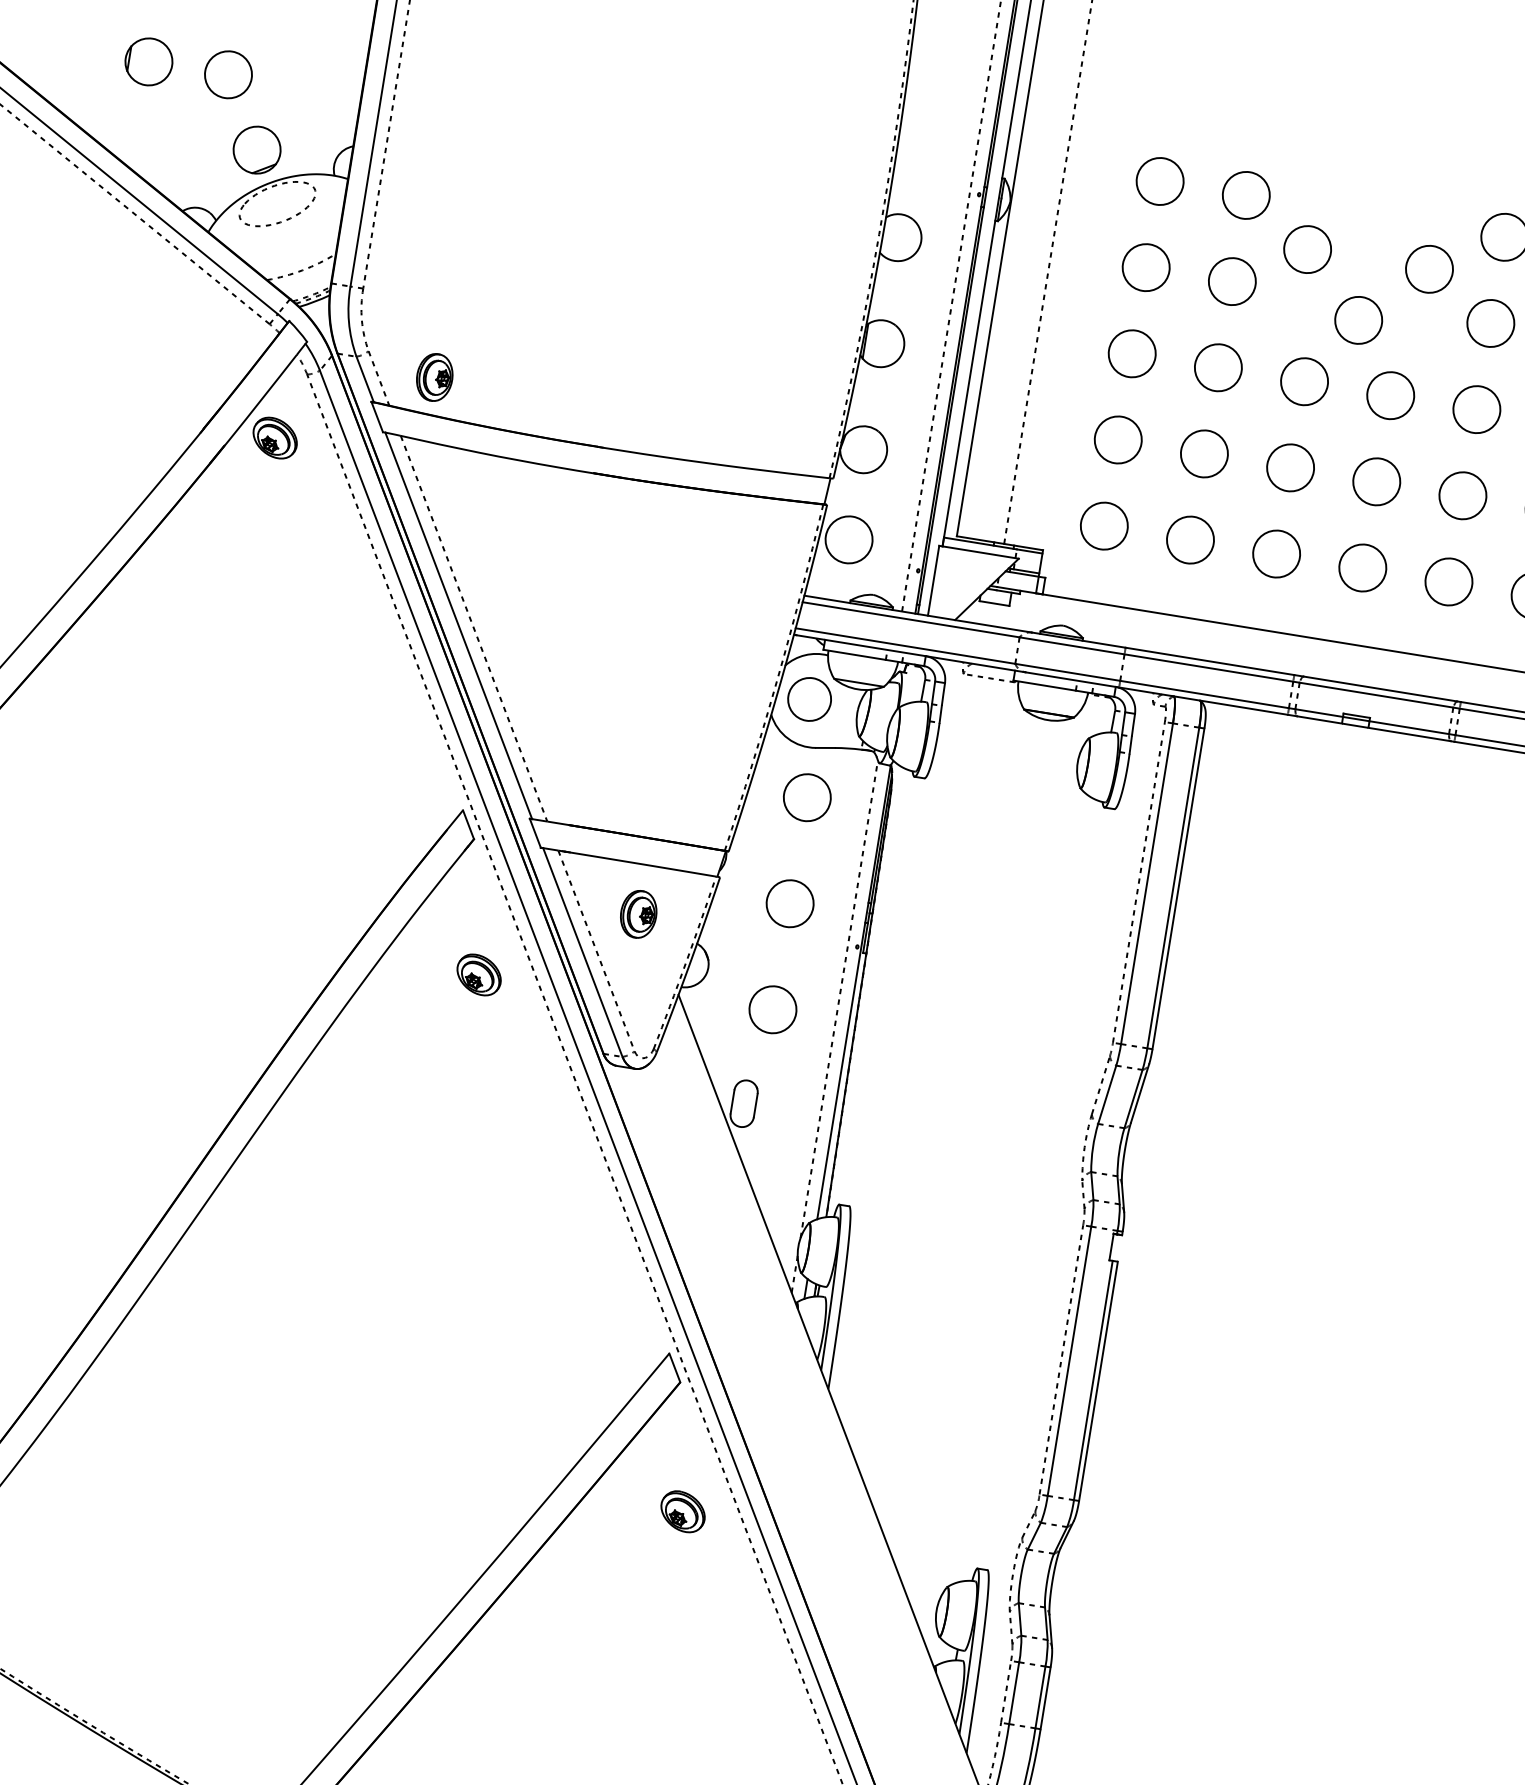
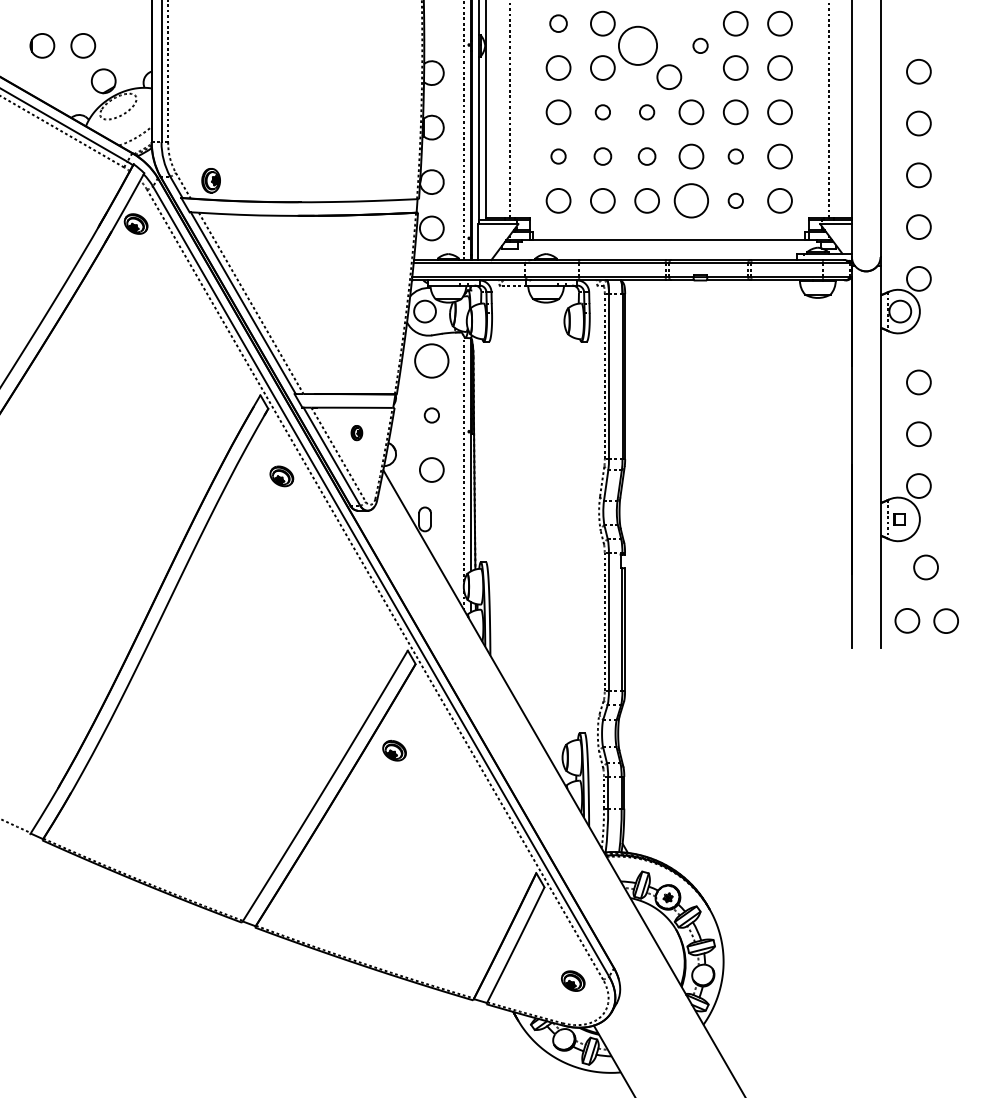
circle: (1160, 181) -> (558, 23), size x0.7
circle: (1306, 248) -> (637, 45), size x1.6
circle: (1429, 268) -> (700, 45), size x0.6
circle: (1217, 368) -> (602, 112), size x0.6
circle: (1303, 381) -> (646, 112), size x0.6
circle: (1118, 439) -> (558, 156), size x0.6
circle: (1203, 453) -> (602, 156), size x0.7
circle: (1289, 467) -> (646, 156), size x0.7
circle: (1462, 495) -> (735, 156), size x0.6
circle: (1363, 567) -> (691, 200), size x1.4
circle: (1448, 581) -> (735, 200), size x0.6
circle: (806, 796) -> (431, 360), size x1.4
circle: (789, 903) -> (431, 415), size x0.6
part: (638, 913) -> (356, 432), size x0.6
part: (683, 1511) -> (394, 750), moved

